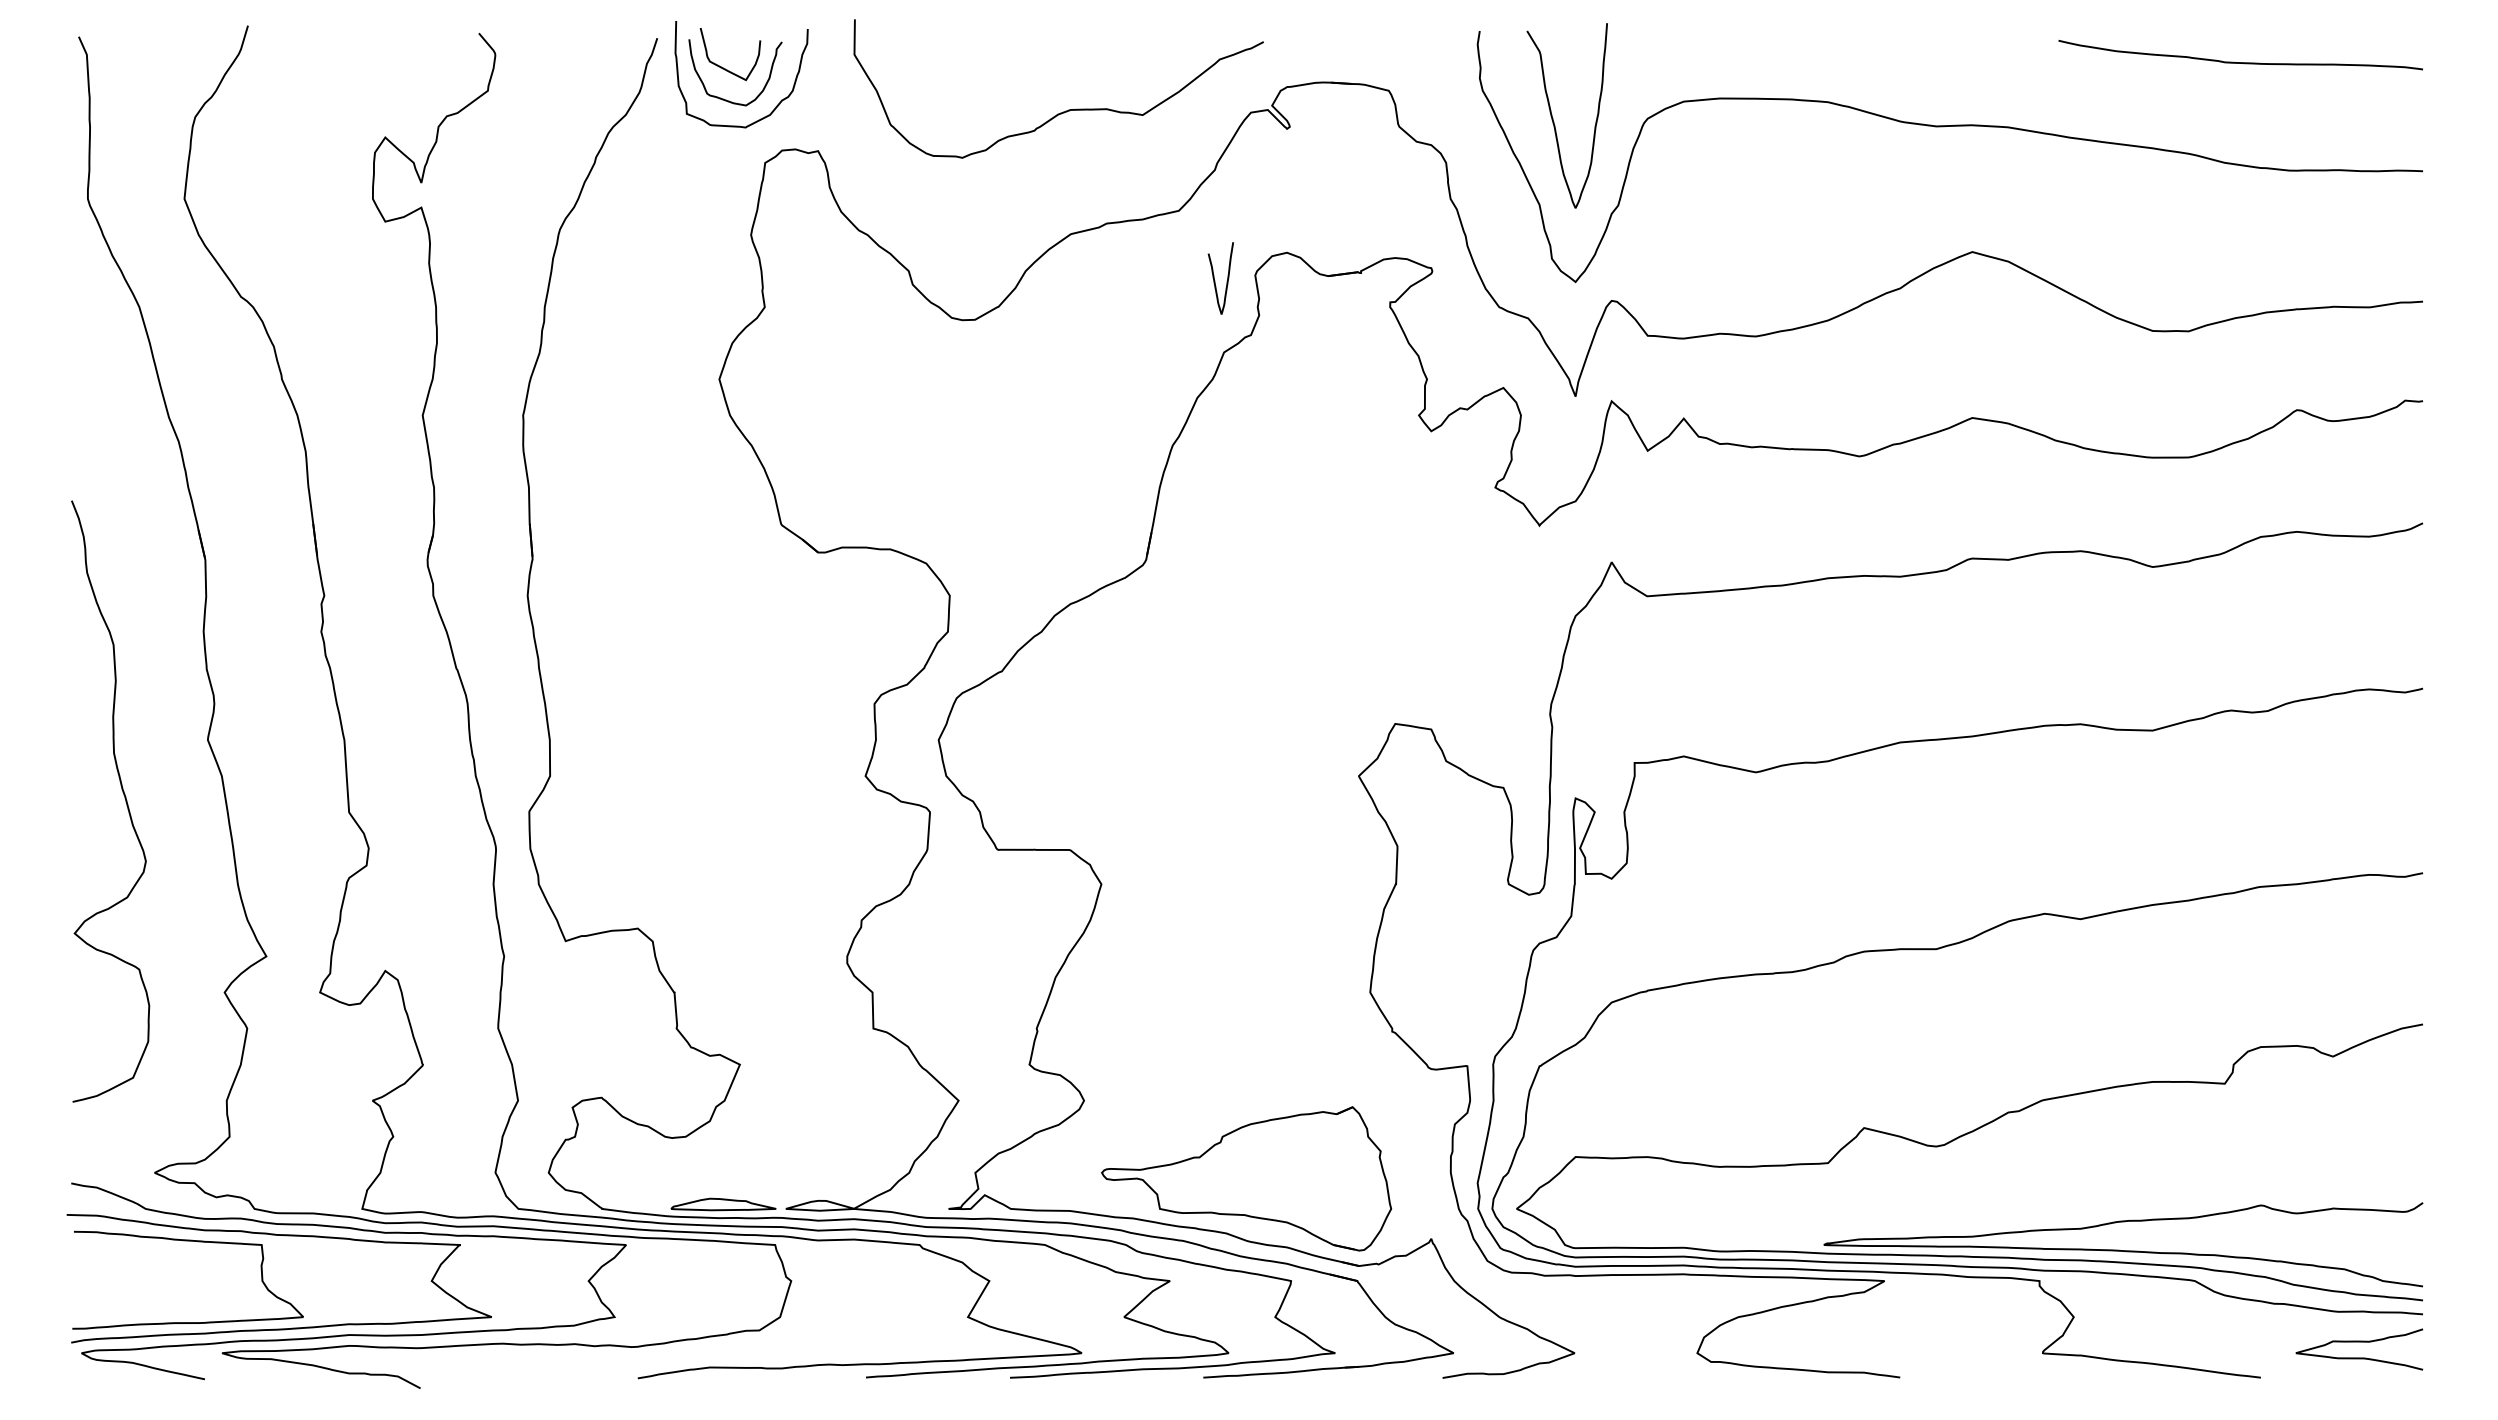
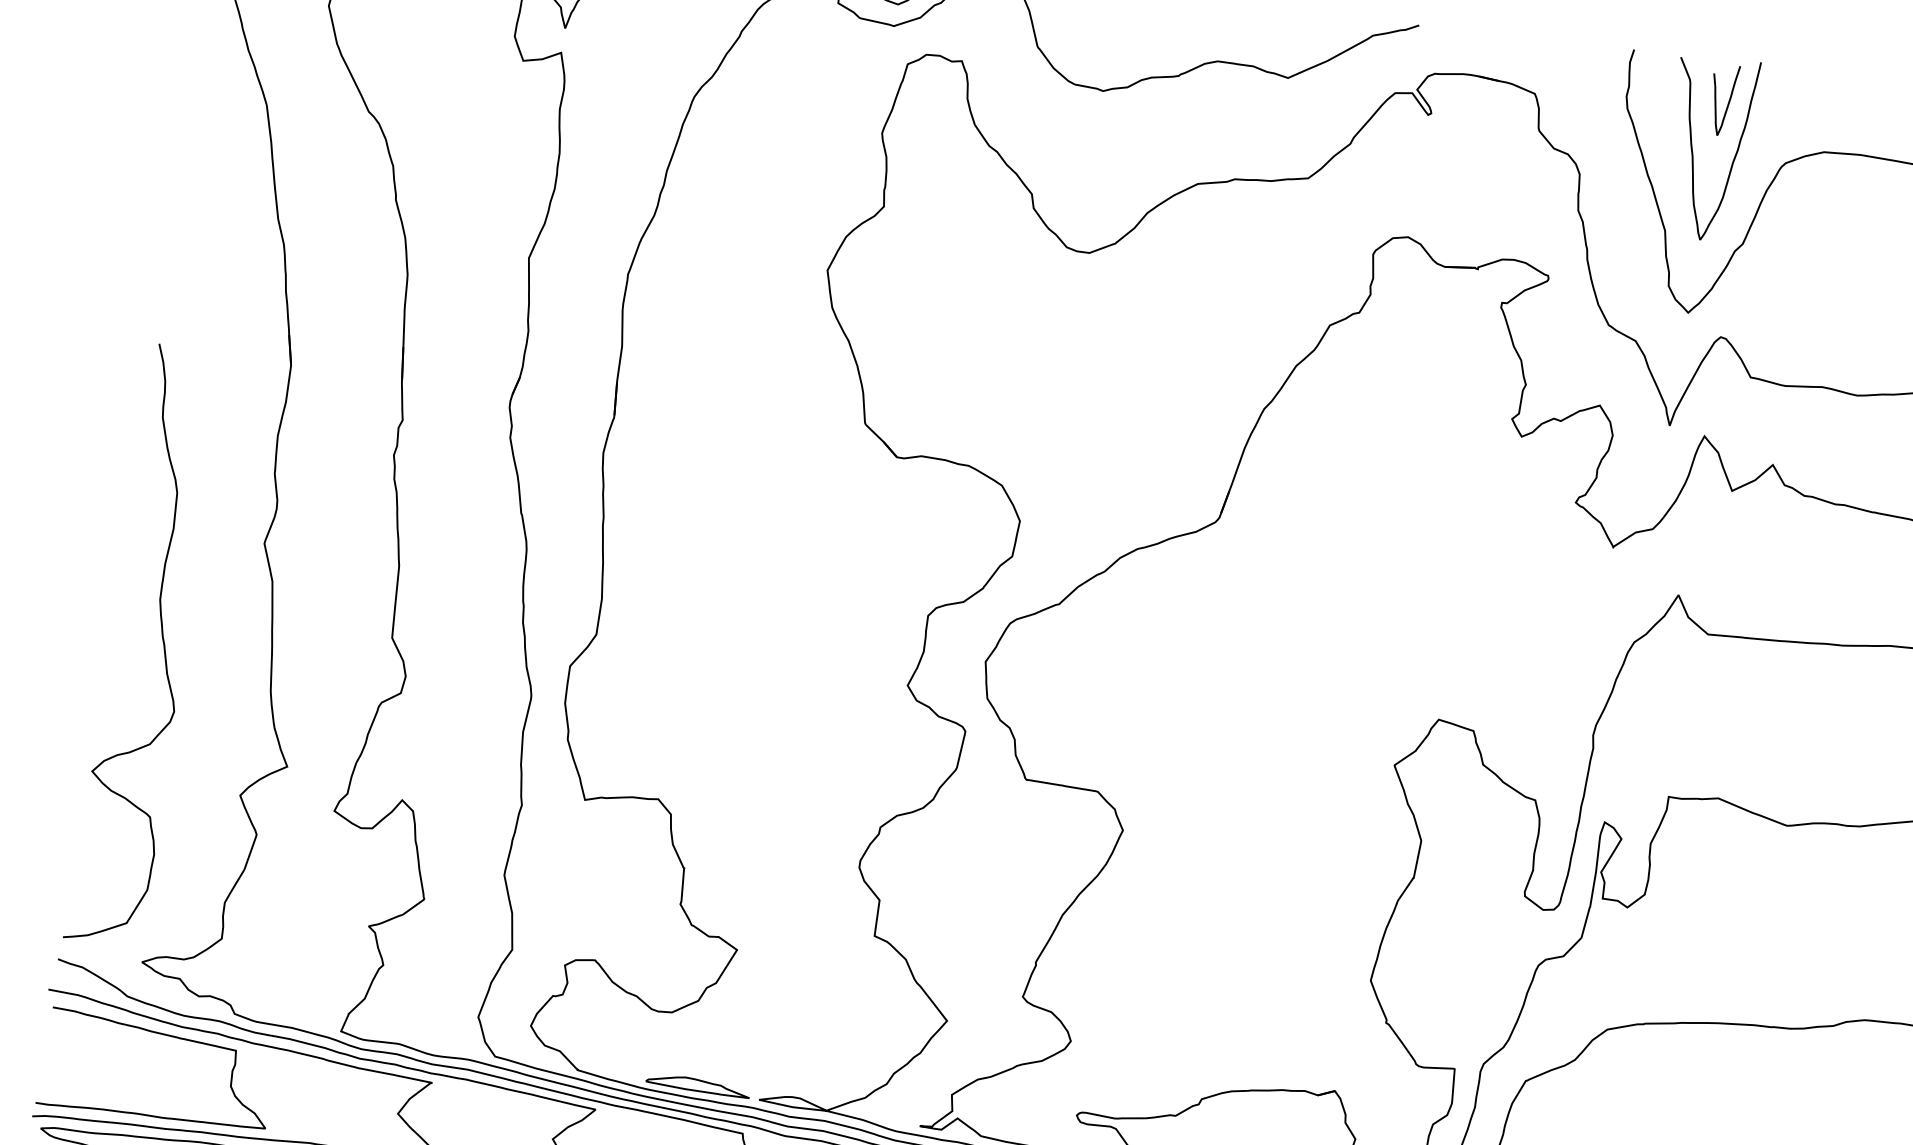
curve: (1215, 280) -> (1716, 101), moved
curve: (123, 795) -> (162, 643), moved

